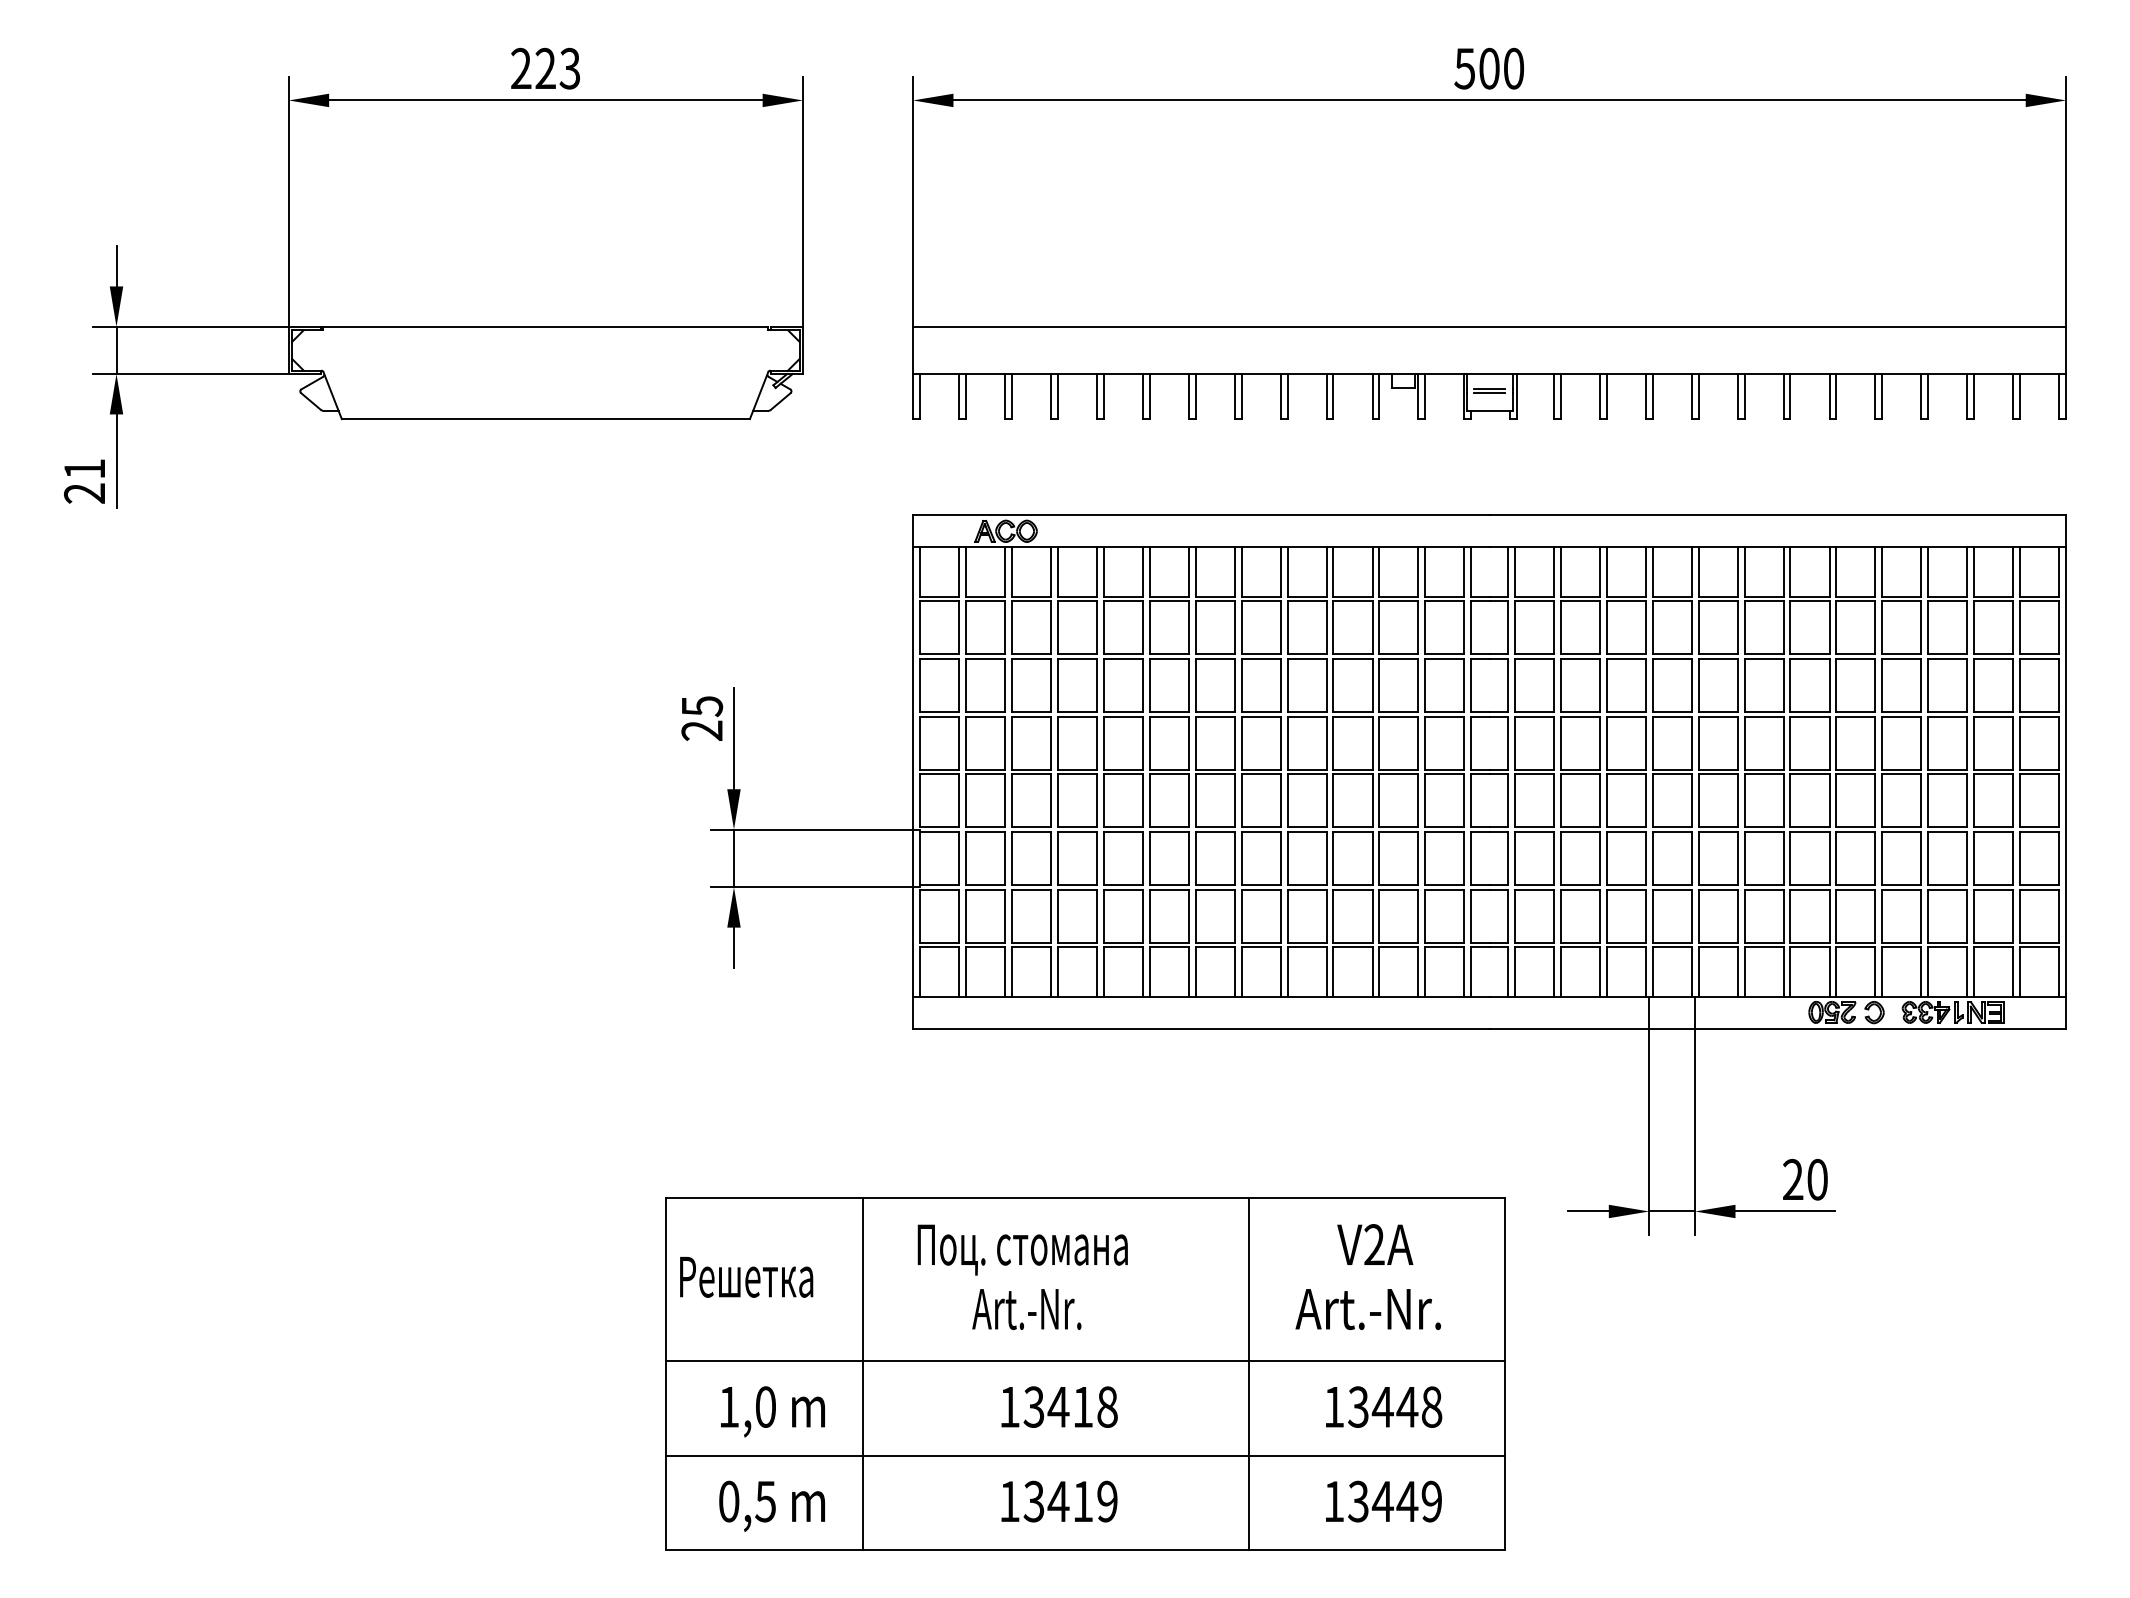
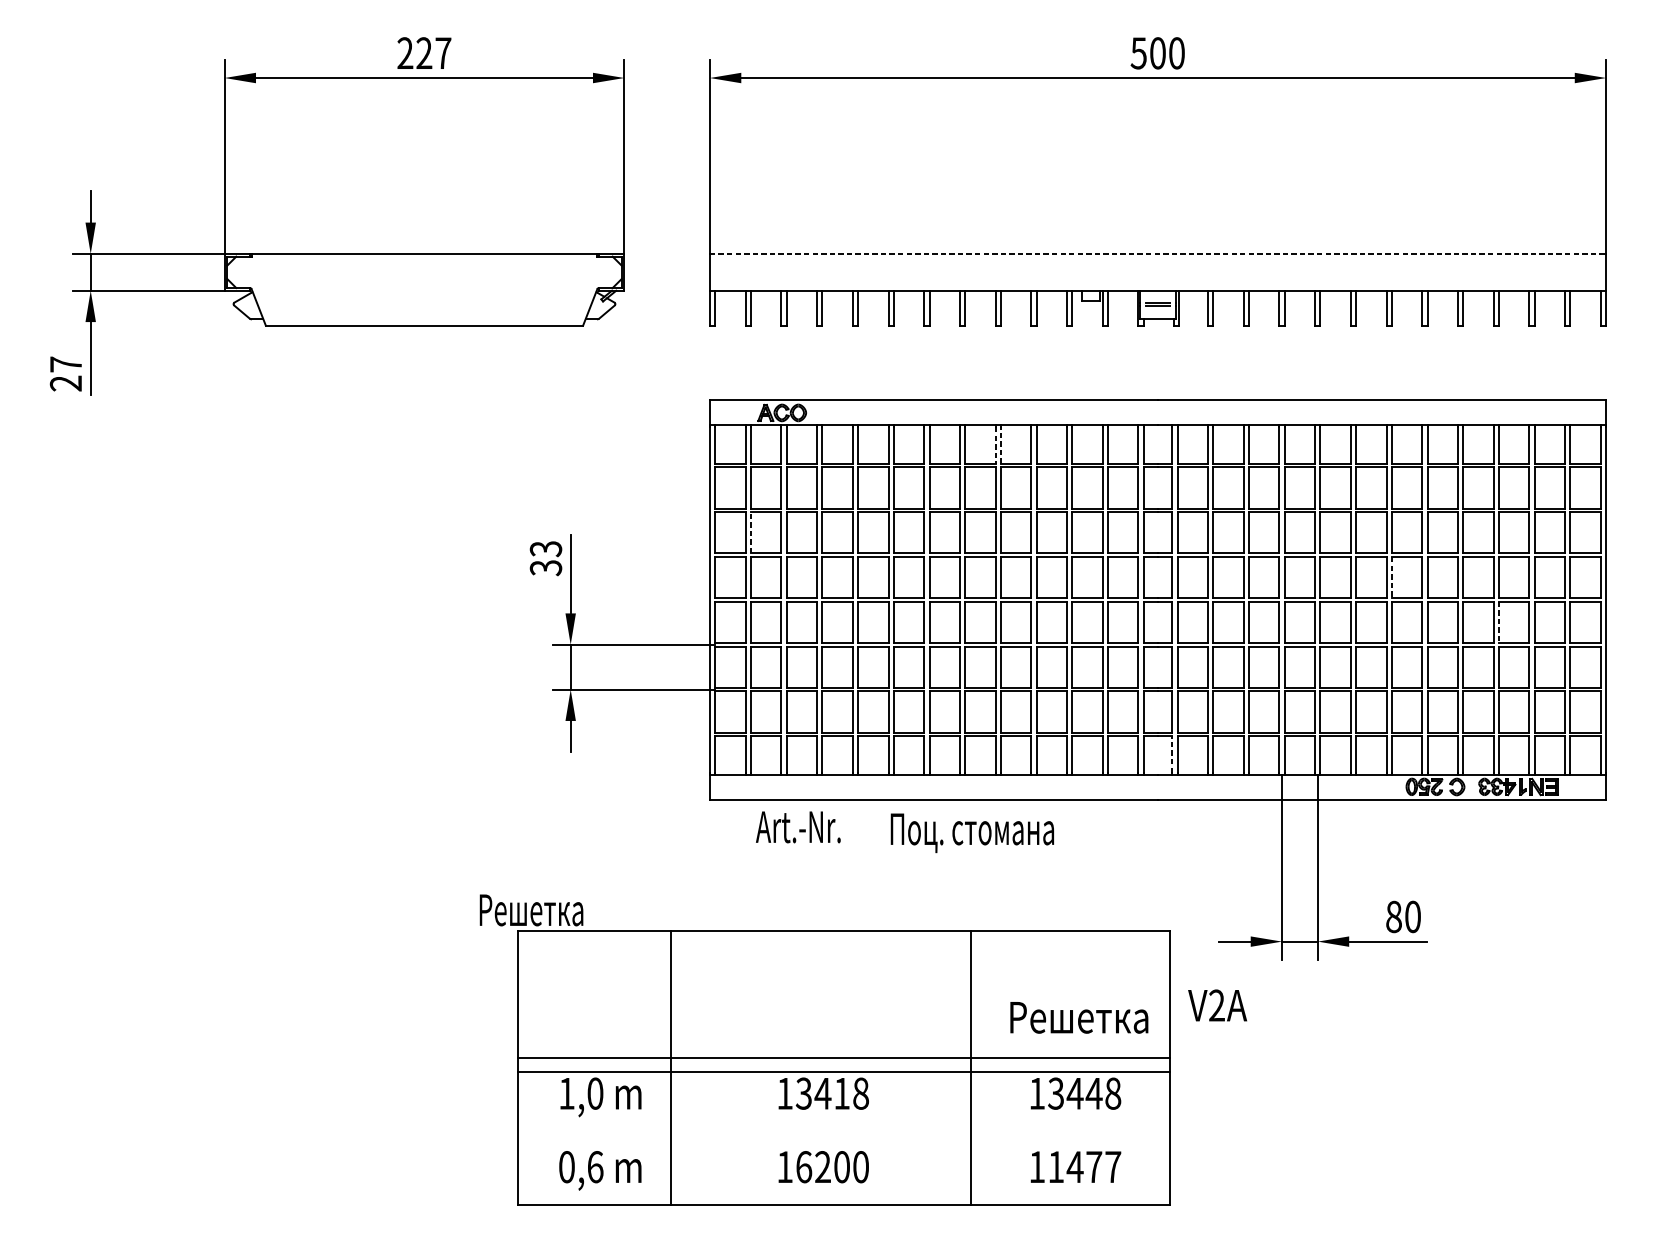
text: (569, 68) -> (442, 53), 223 -> 227
line: (1490, 326) -> (1158, 253), solid -> dashed
text: (84, 468) -> (65, 364), 21 -> 27
line: (1280, 573) -> (995, 445), solid -> dashed
line: (1287, 573) -> (1000, 445), solid -> dashed
line: (965, 685) -> (750, 532), solid -> dashed
text: (702, 718) -> (546, 558), 25 -> 33
line: (1790, 743) -> (1391, 577), solid -> dashed
line: (1928, 800) -> (1499, 622), solid -> dashed
line: (1507, 970) -> (1171, 754), solid -> dashed
text: (1793, 1179) -> (1394, 916), 20 -> 80
text: (1375, 1244) -> (1217, 1005), moved
text: (1022, 1249) -> (972, 832), moved
text: (746, 1277) -> (531, 910), moved
text: (1026, 1309) -> (798, 827), moved
text: (1386, 1309) -> (1077, 1017), Art.-Nr. -> Решетка
line: (1085, 1455) -> (843, 1072), moved
text: (765, 1501) -> (595, 1167), 0,5 -> 0,6
text: (1070, 1501) -> (832, 1167), 13419 -> 16200
text: (1395, 1501) -> (1084, 1167), 13449 -> 11477

